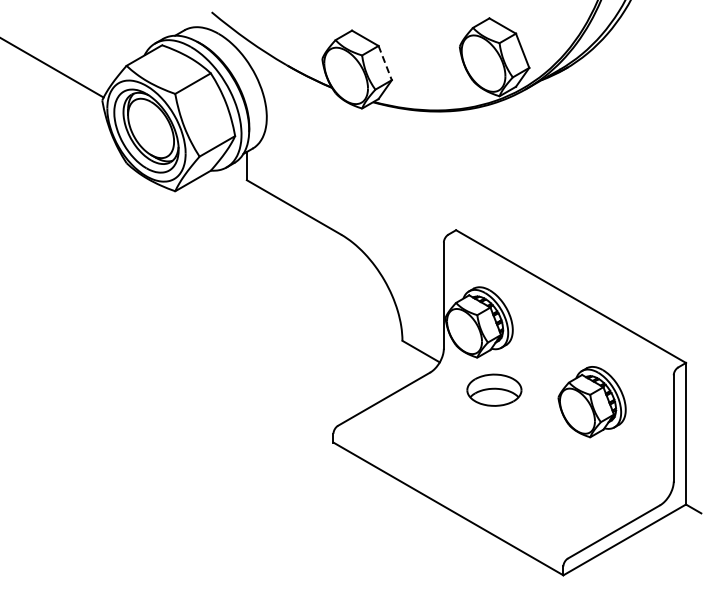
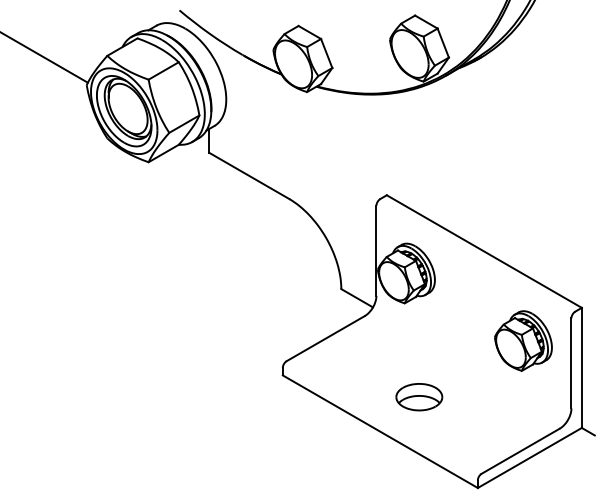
line: (385, 63) -> (326, 53), dashed -> solid
part: (494, 389) -> (419, 396), moved
part: (591, 402) -> (522, 341), moved

